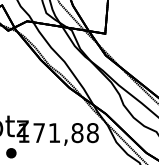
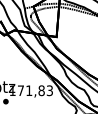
text: (92, 132) -> (49, 90), 171,88 -> 171,83

